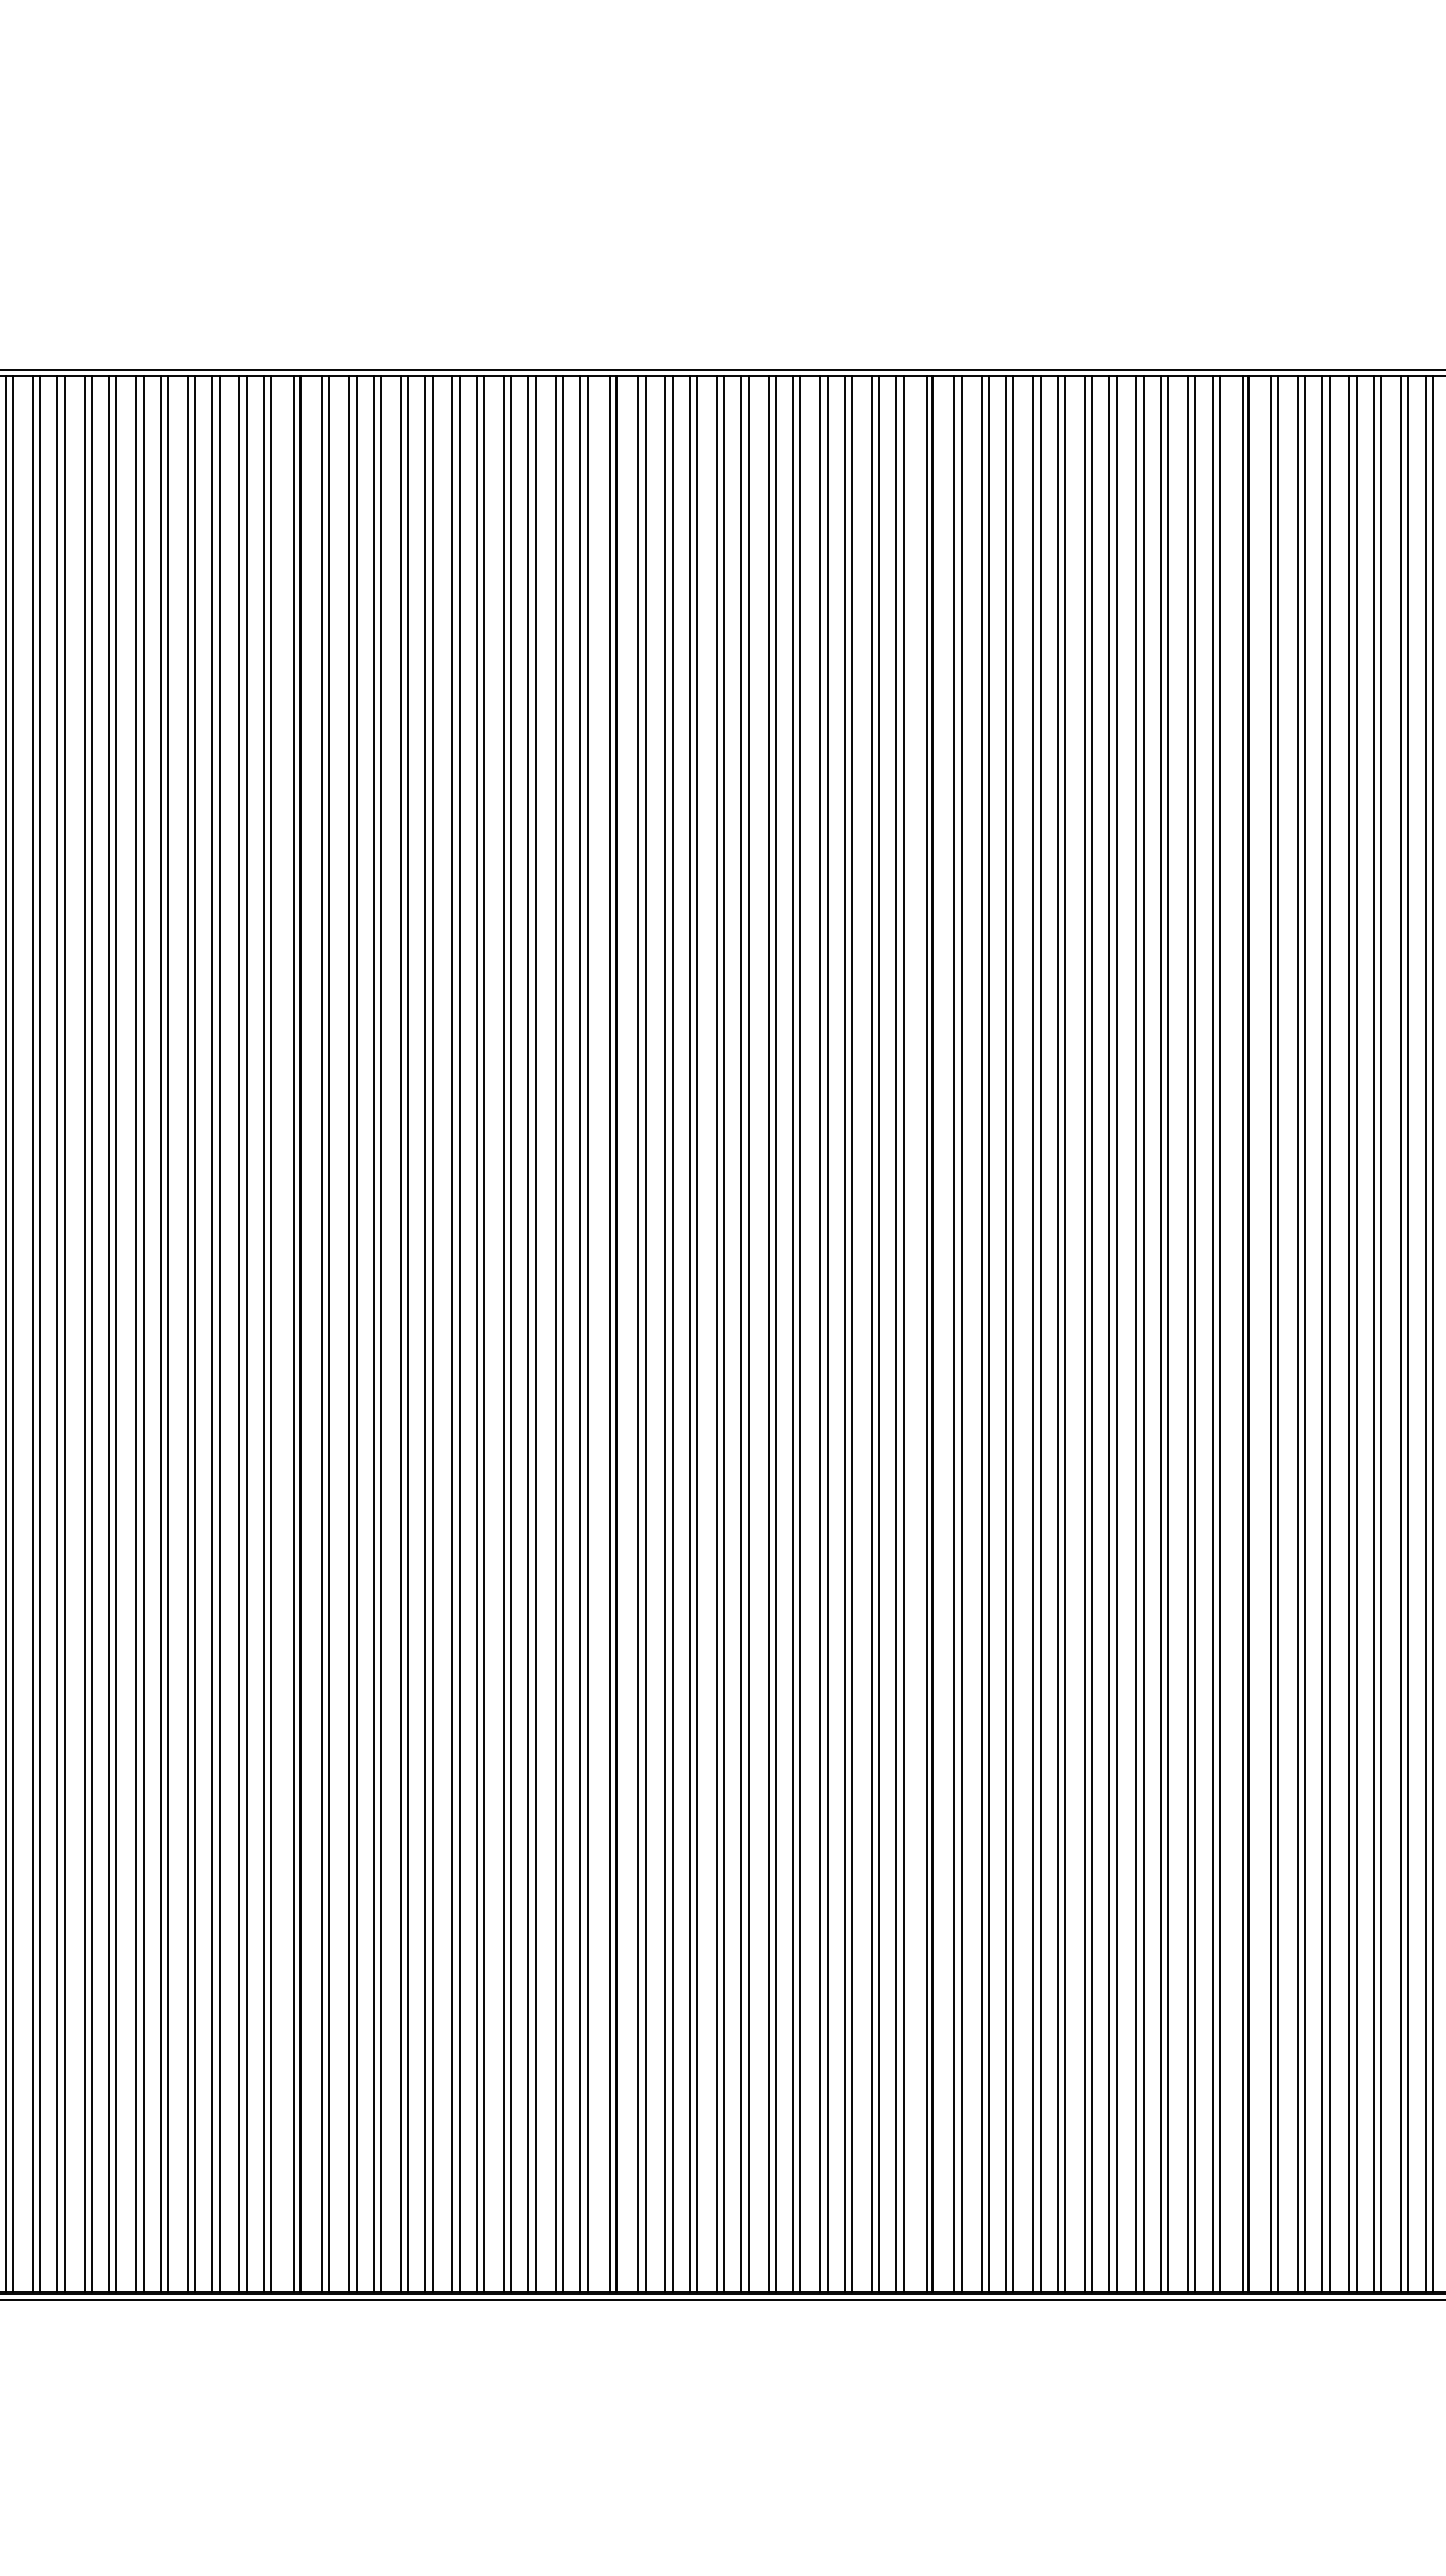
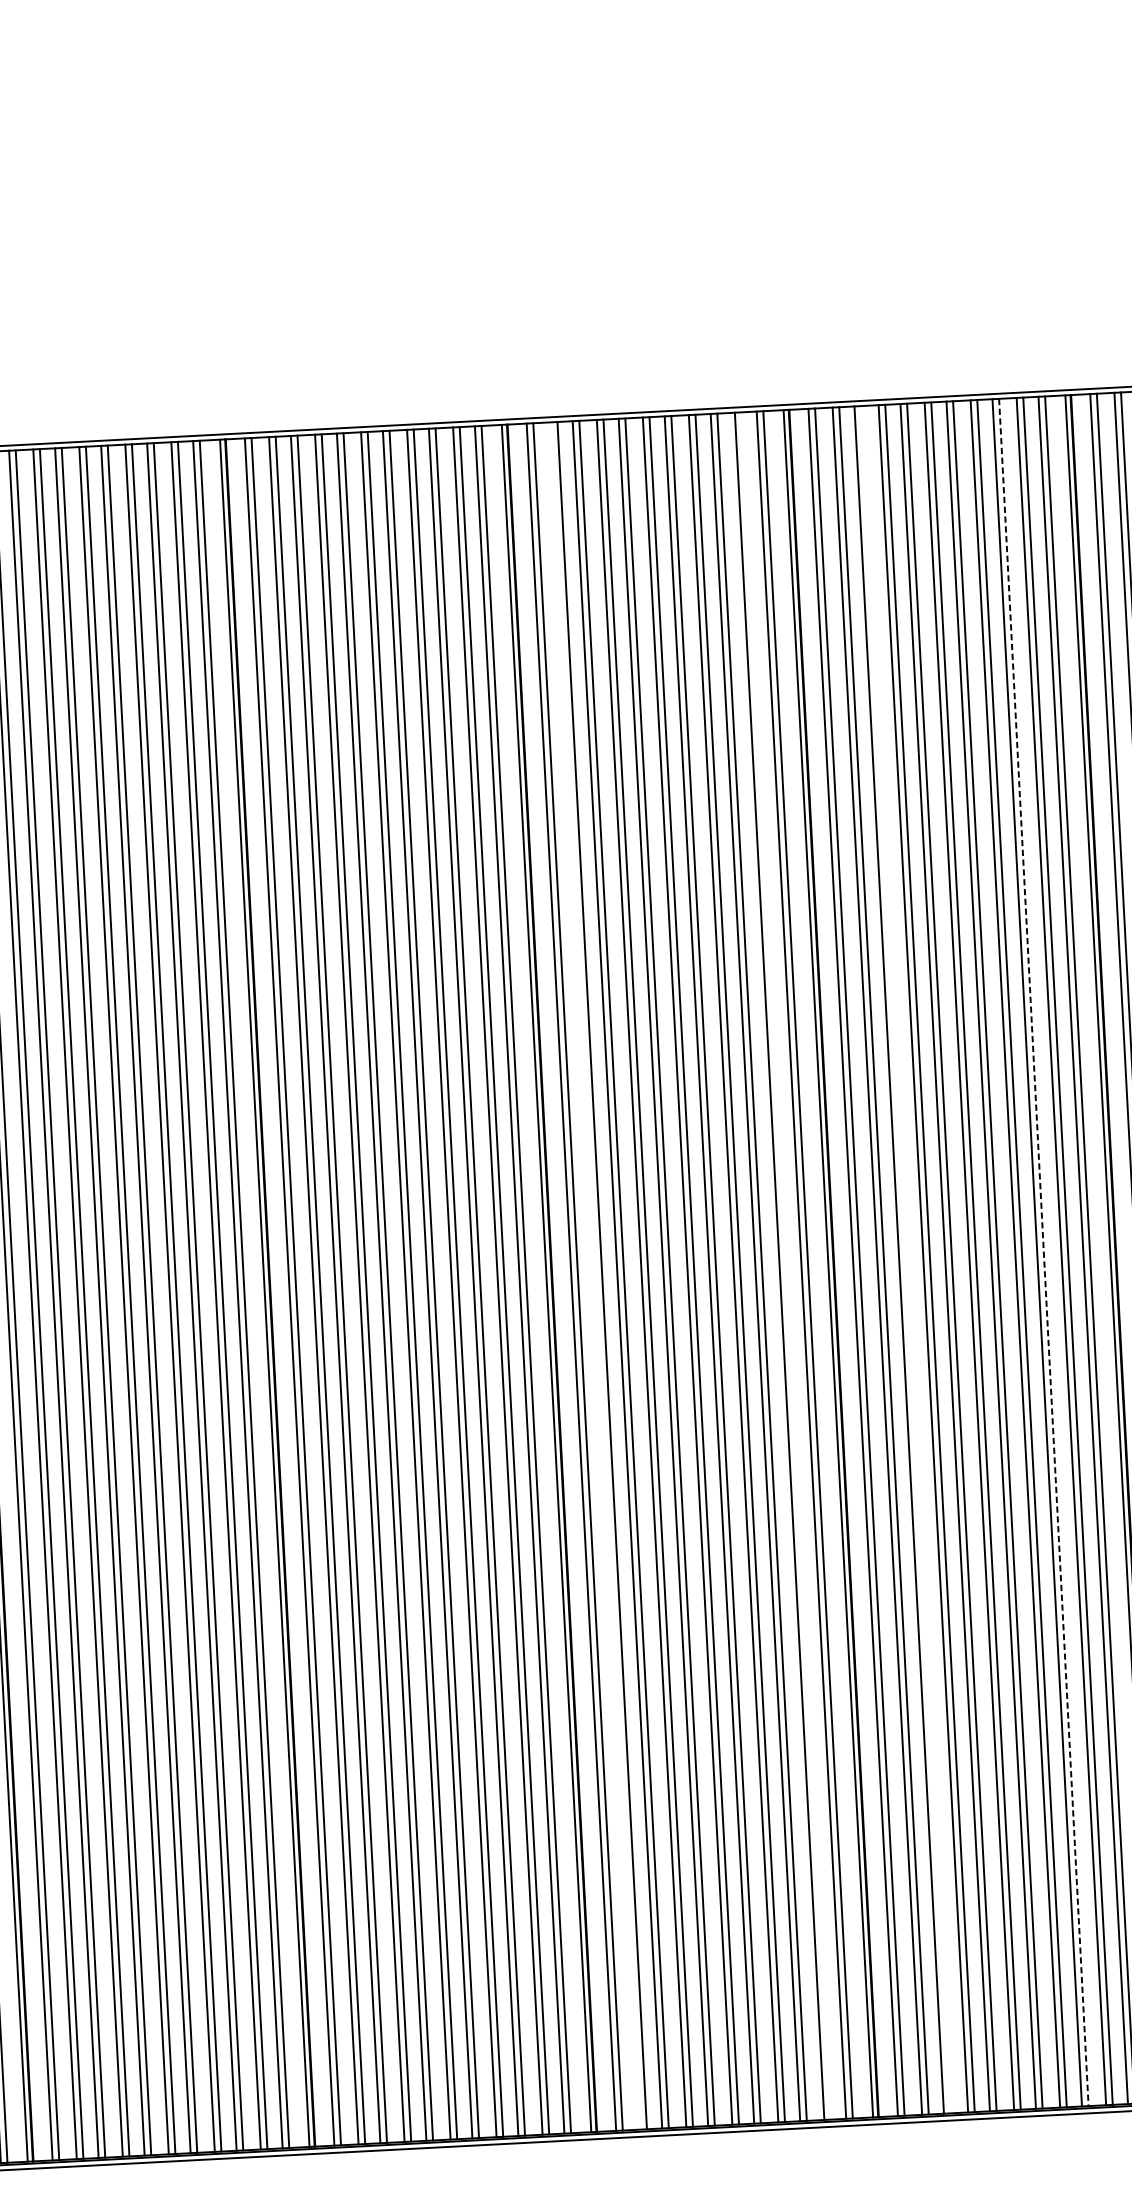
line: (665, 1333) -> (595, 1275), removed
line: (879, 1333) -> (786, 1265), removed
line: (1013, 1333) -> (905, 1259), removed
line: (1168, 1333) -> (1043, 1252), solid -> dashed

